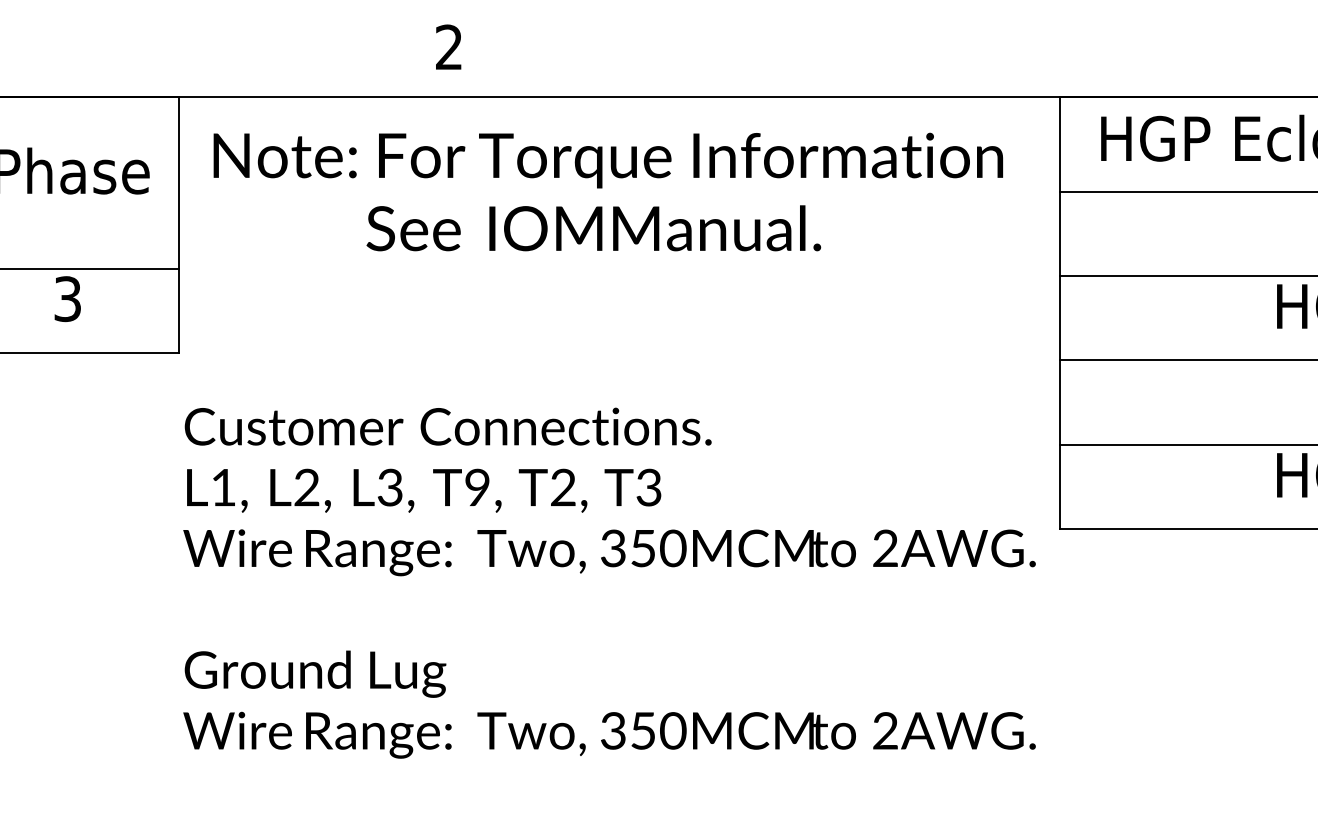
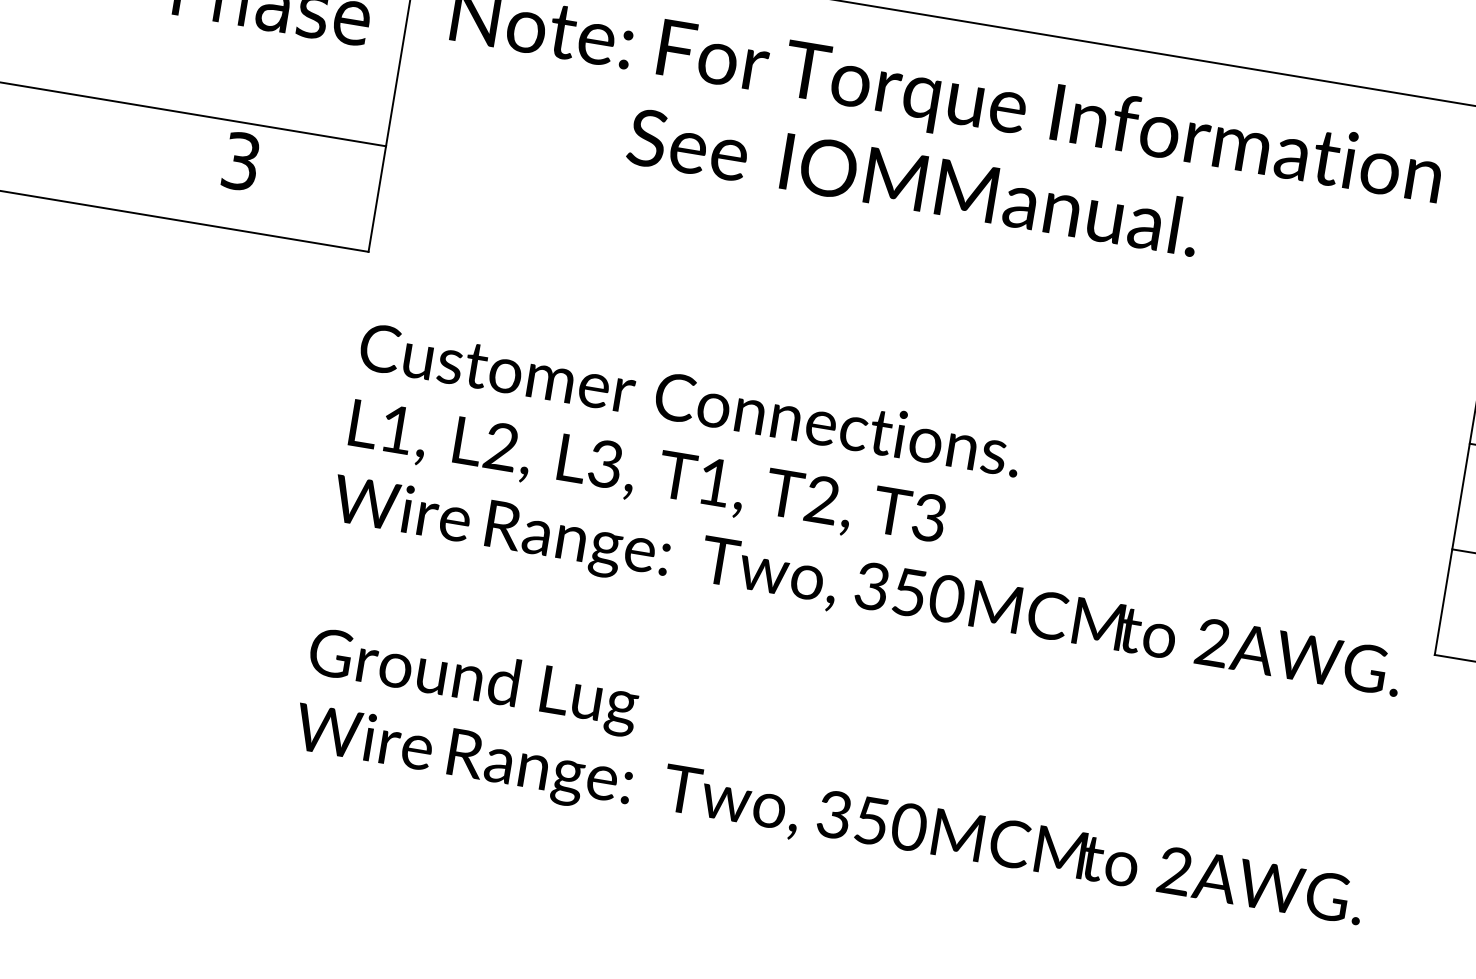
text: (477, 487) -> (714, 482), T9, -> T1,

